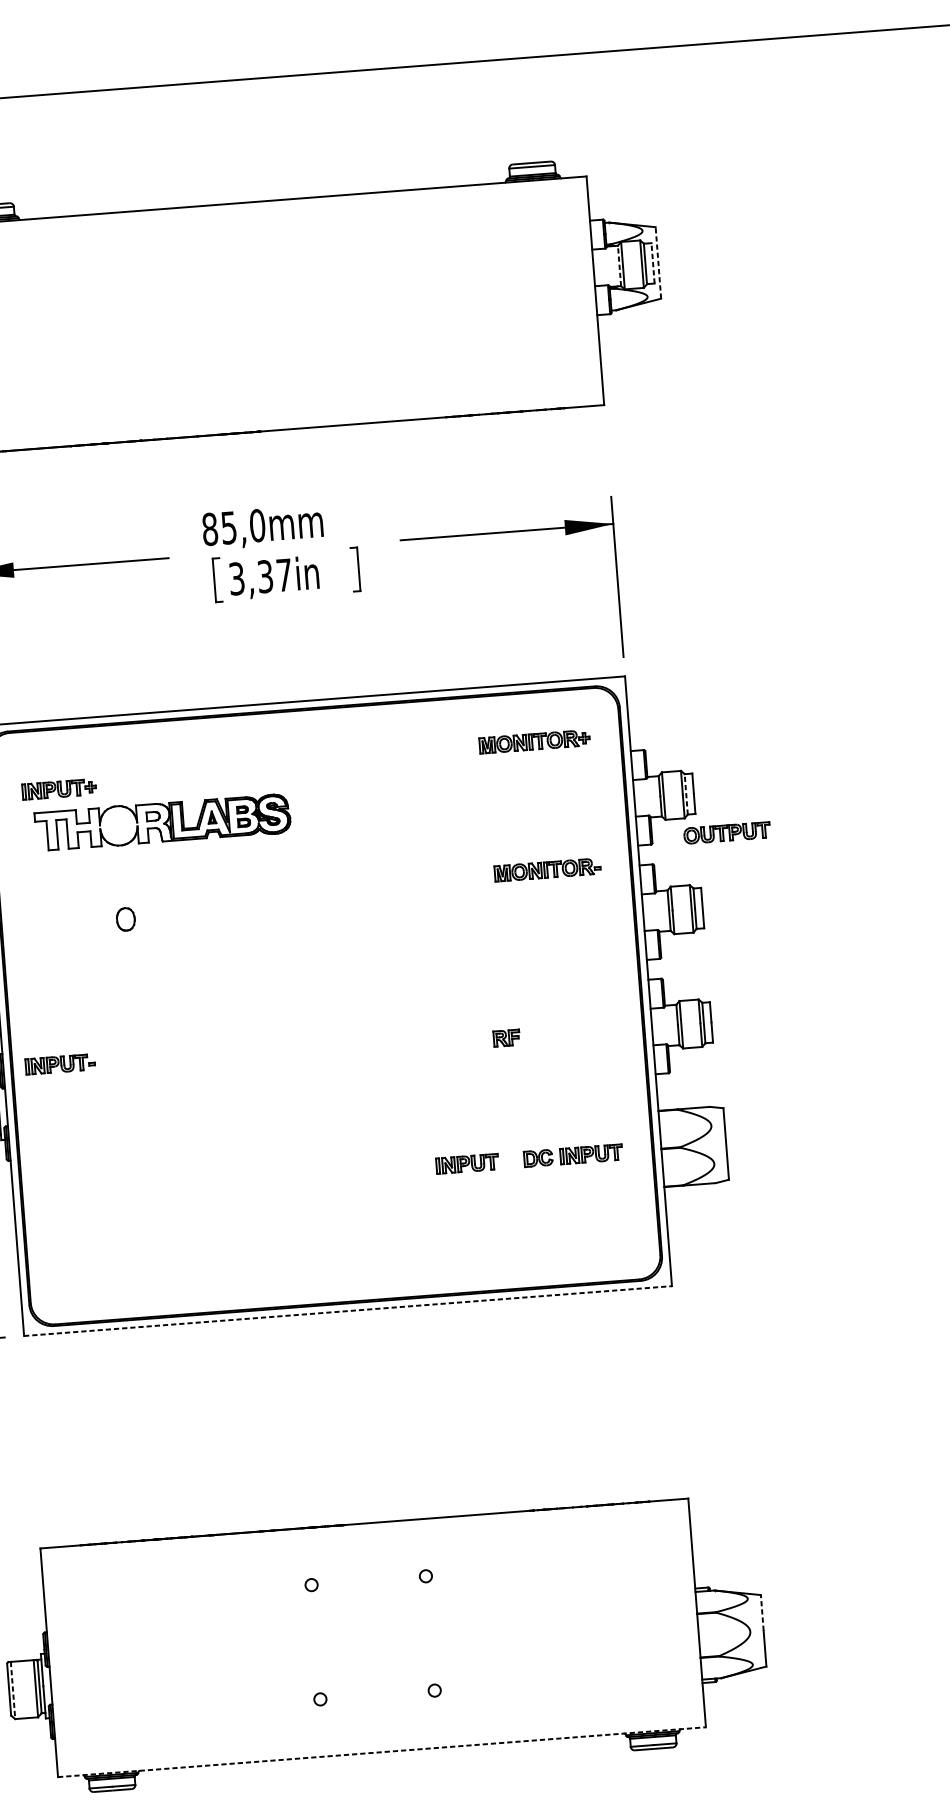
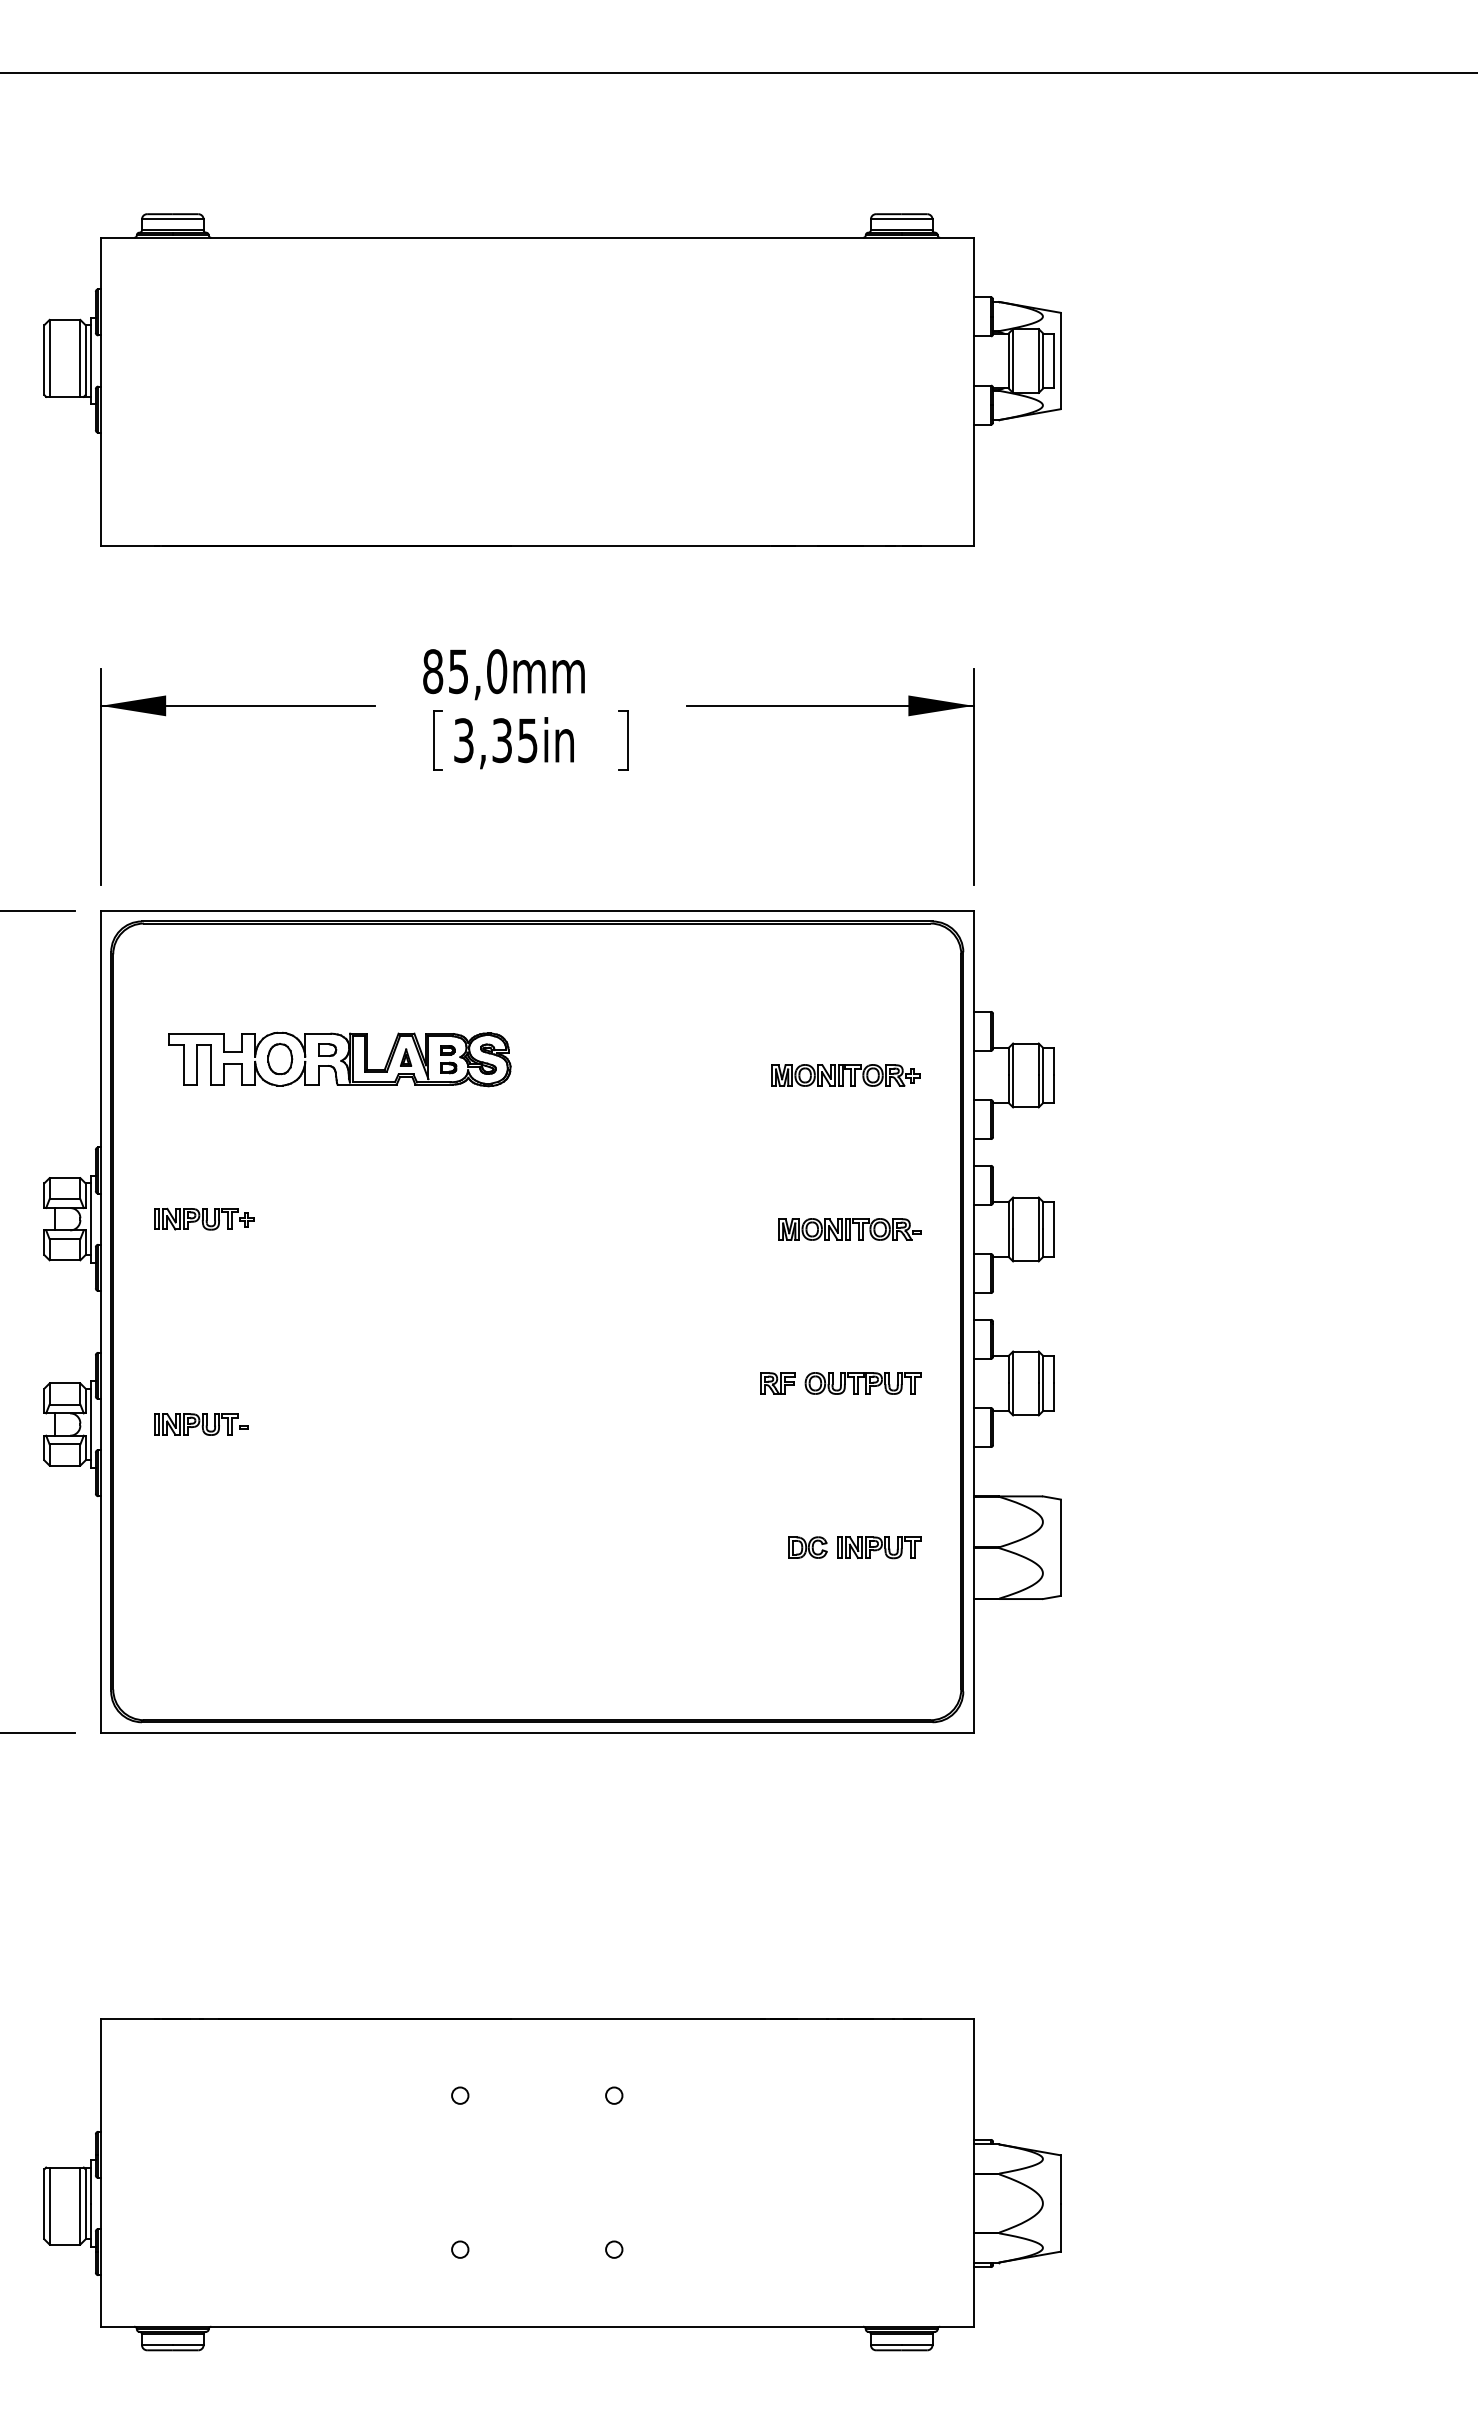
line: (652, 262) -> (1053, 360), dashed -> solid
line: (658, 262) -> (1060, 360), dashed -> solid
line: (619, 265) -> (1008, 360), dashed -> solid
text: (284, 575) -> (527, 740), 3,37in -> 3,35in
part: (534, 741) -> (845, 1075), moved
part: (59, 788) -> (204, 1218), moved
line: (686, 793) -> (1043, 1074), dashed -> solid
part: (726, 833) -> (862, 1383), moved
part: (547, 870) -> (849, 1229), moved
part: (126, 919) -> (280, 1059), moved
part: (60, 1064) -> (201, 1424), moved
part: (467, 1163) -> (712, 1547), removed
line: (348, 1311) -> (537, 1732), dashed -> solid
line: (761, 1612) -> (1060, 2178), dashed -> solid
line: (12, 1690) -> (49, 2206), dashed -> solid
line: (382, 1752) -> (537, 2326), dashed -> solid

